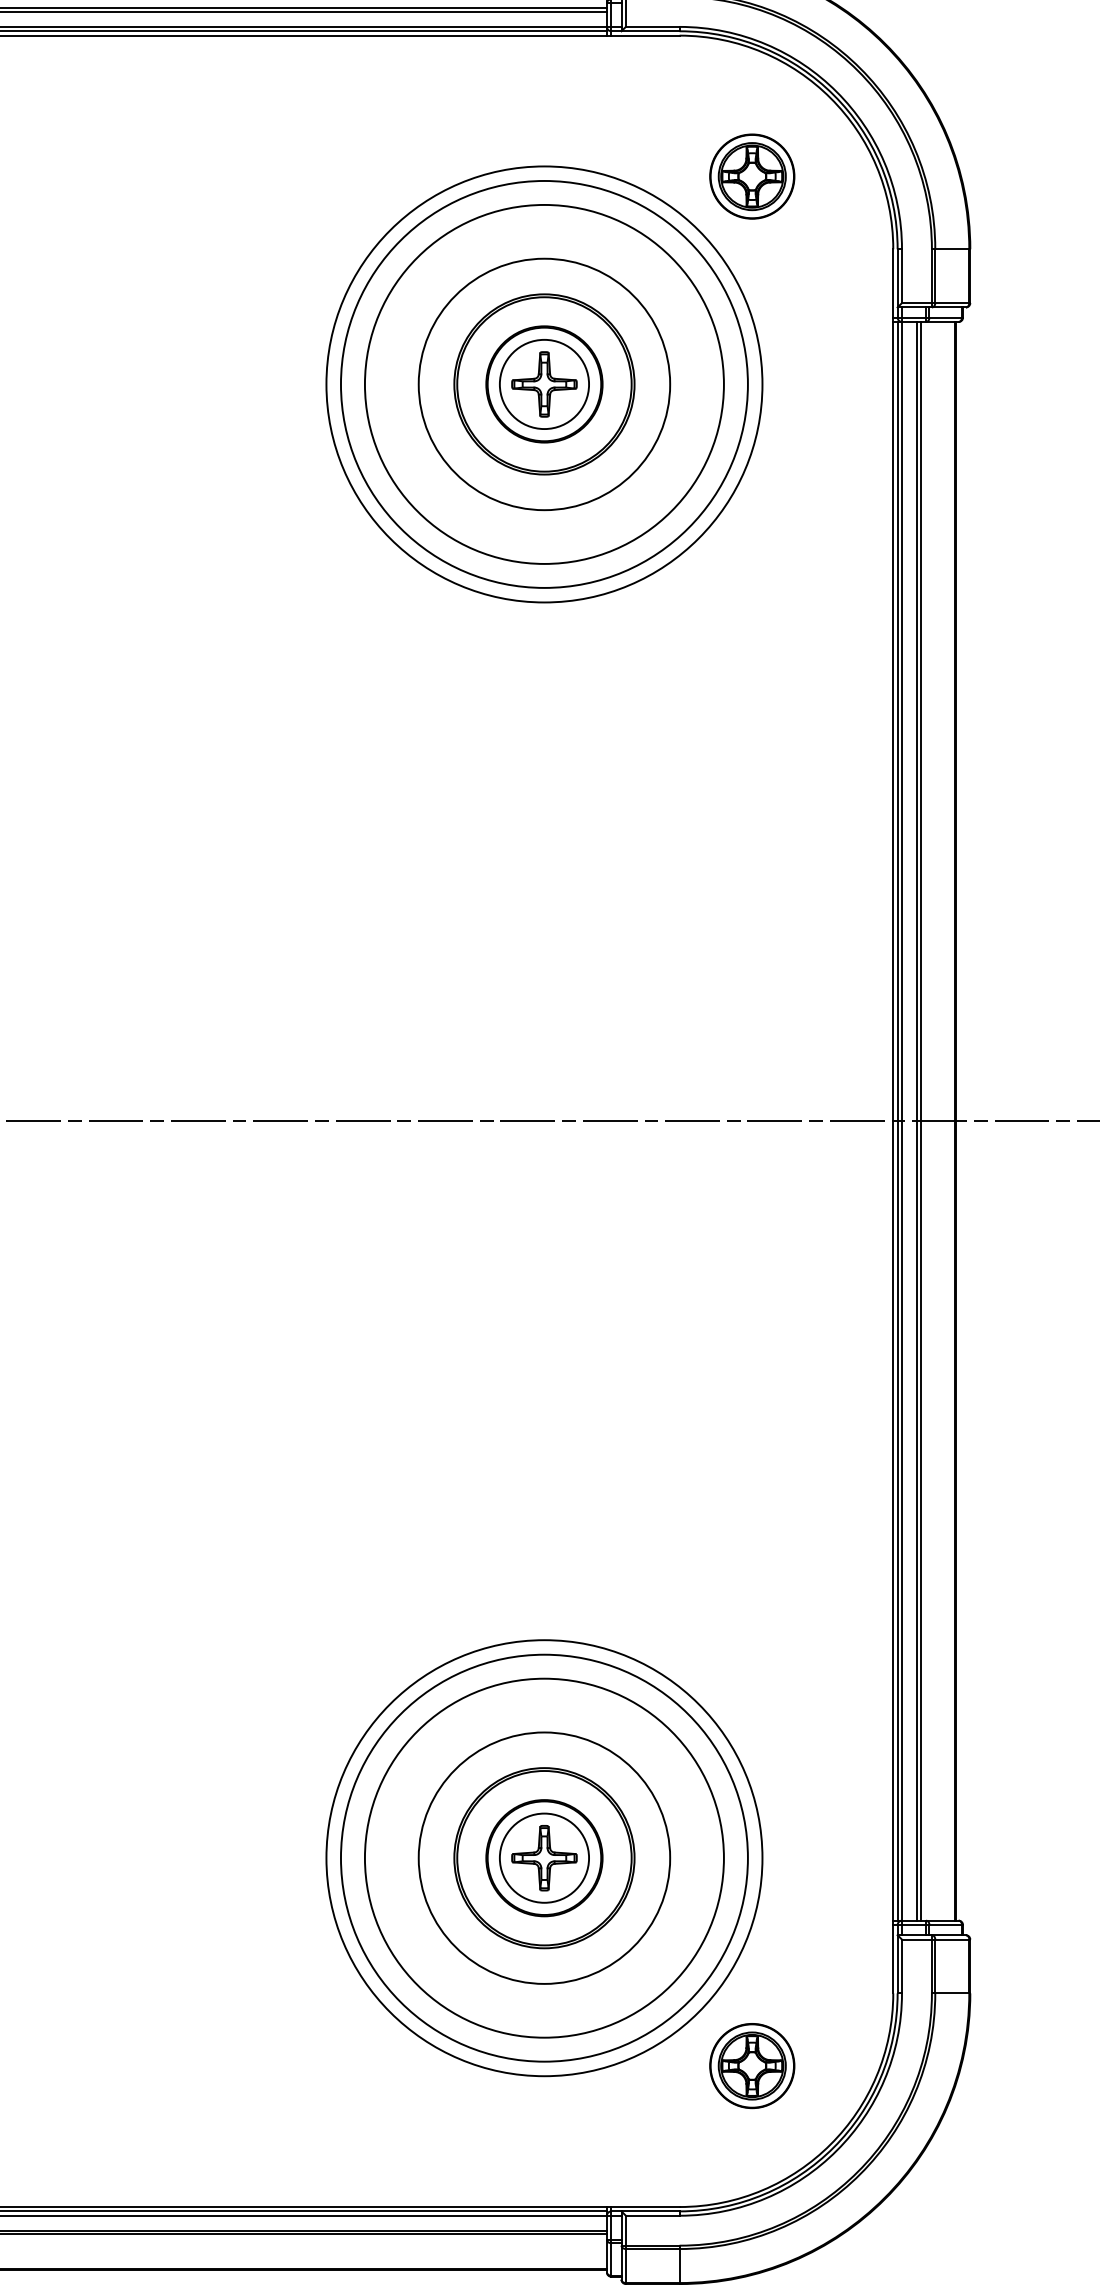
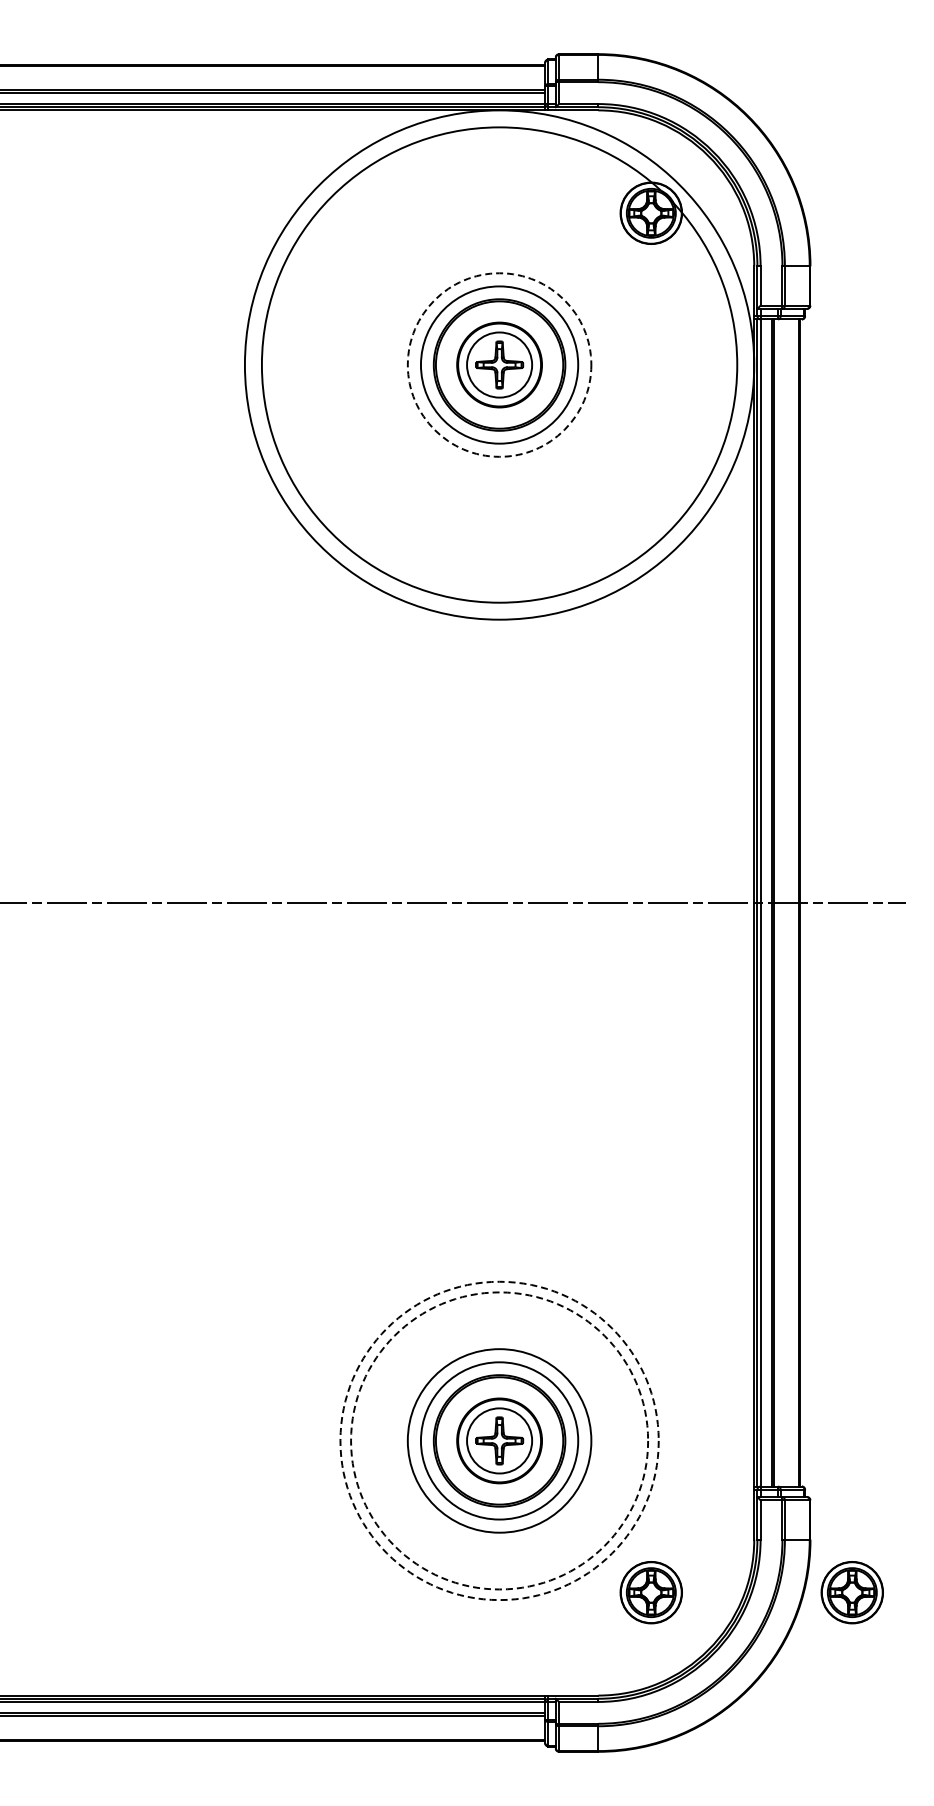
circle: (544, 383) -> (499, 364), size x1.6
circle: (544, 383) -> (499, 364), size x1.6
circle: (544, 383) -> (499, 364), solid -> dashed
circle: (544, 385) -> (499, 365), size x0.6
circle: (544, 1857) -> (499, 1440), size x0.6
circle: (544, 1857) -> (499, 1440), solid -> dashed
circle: (544, 1857) -> (499, 1440), solid -> dashed
part: (1026, 2065) -> (851, 1592), added

